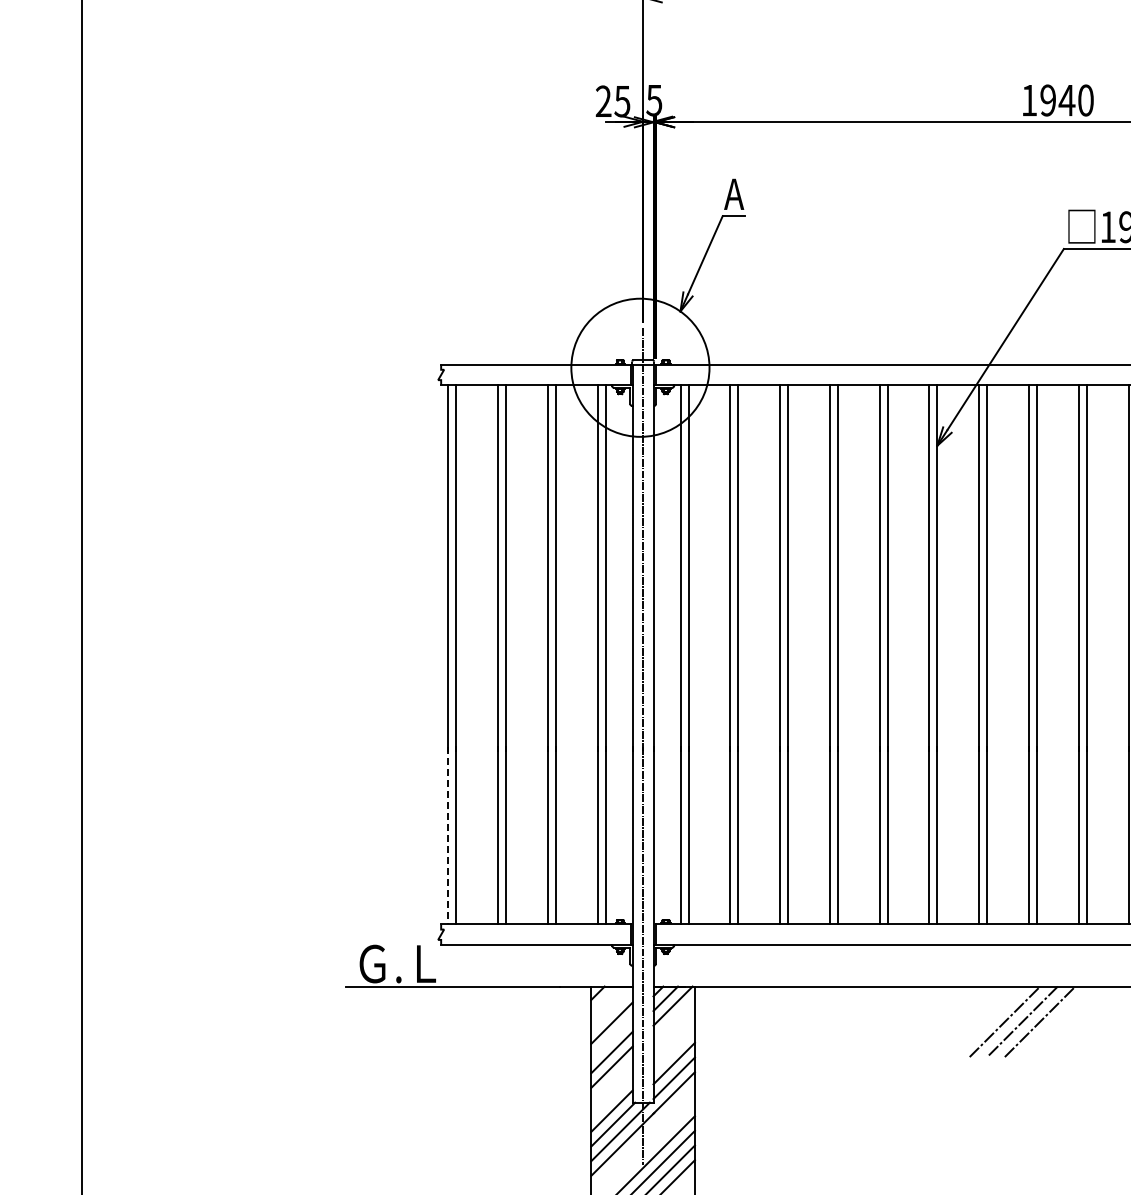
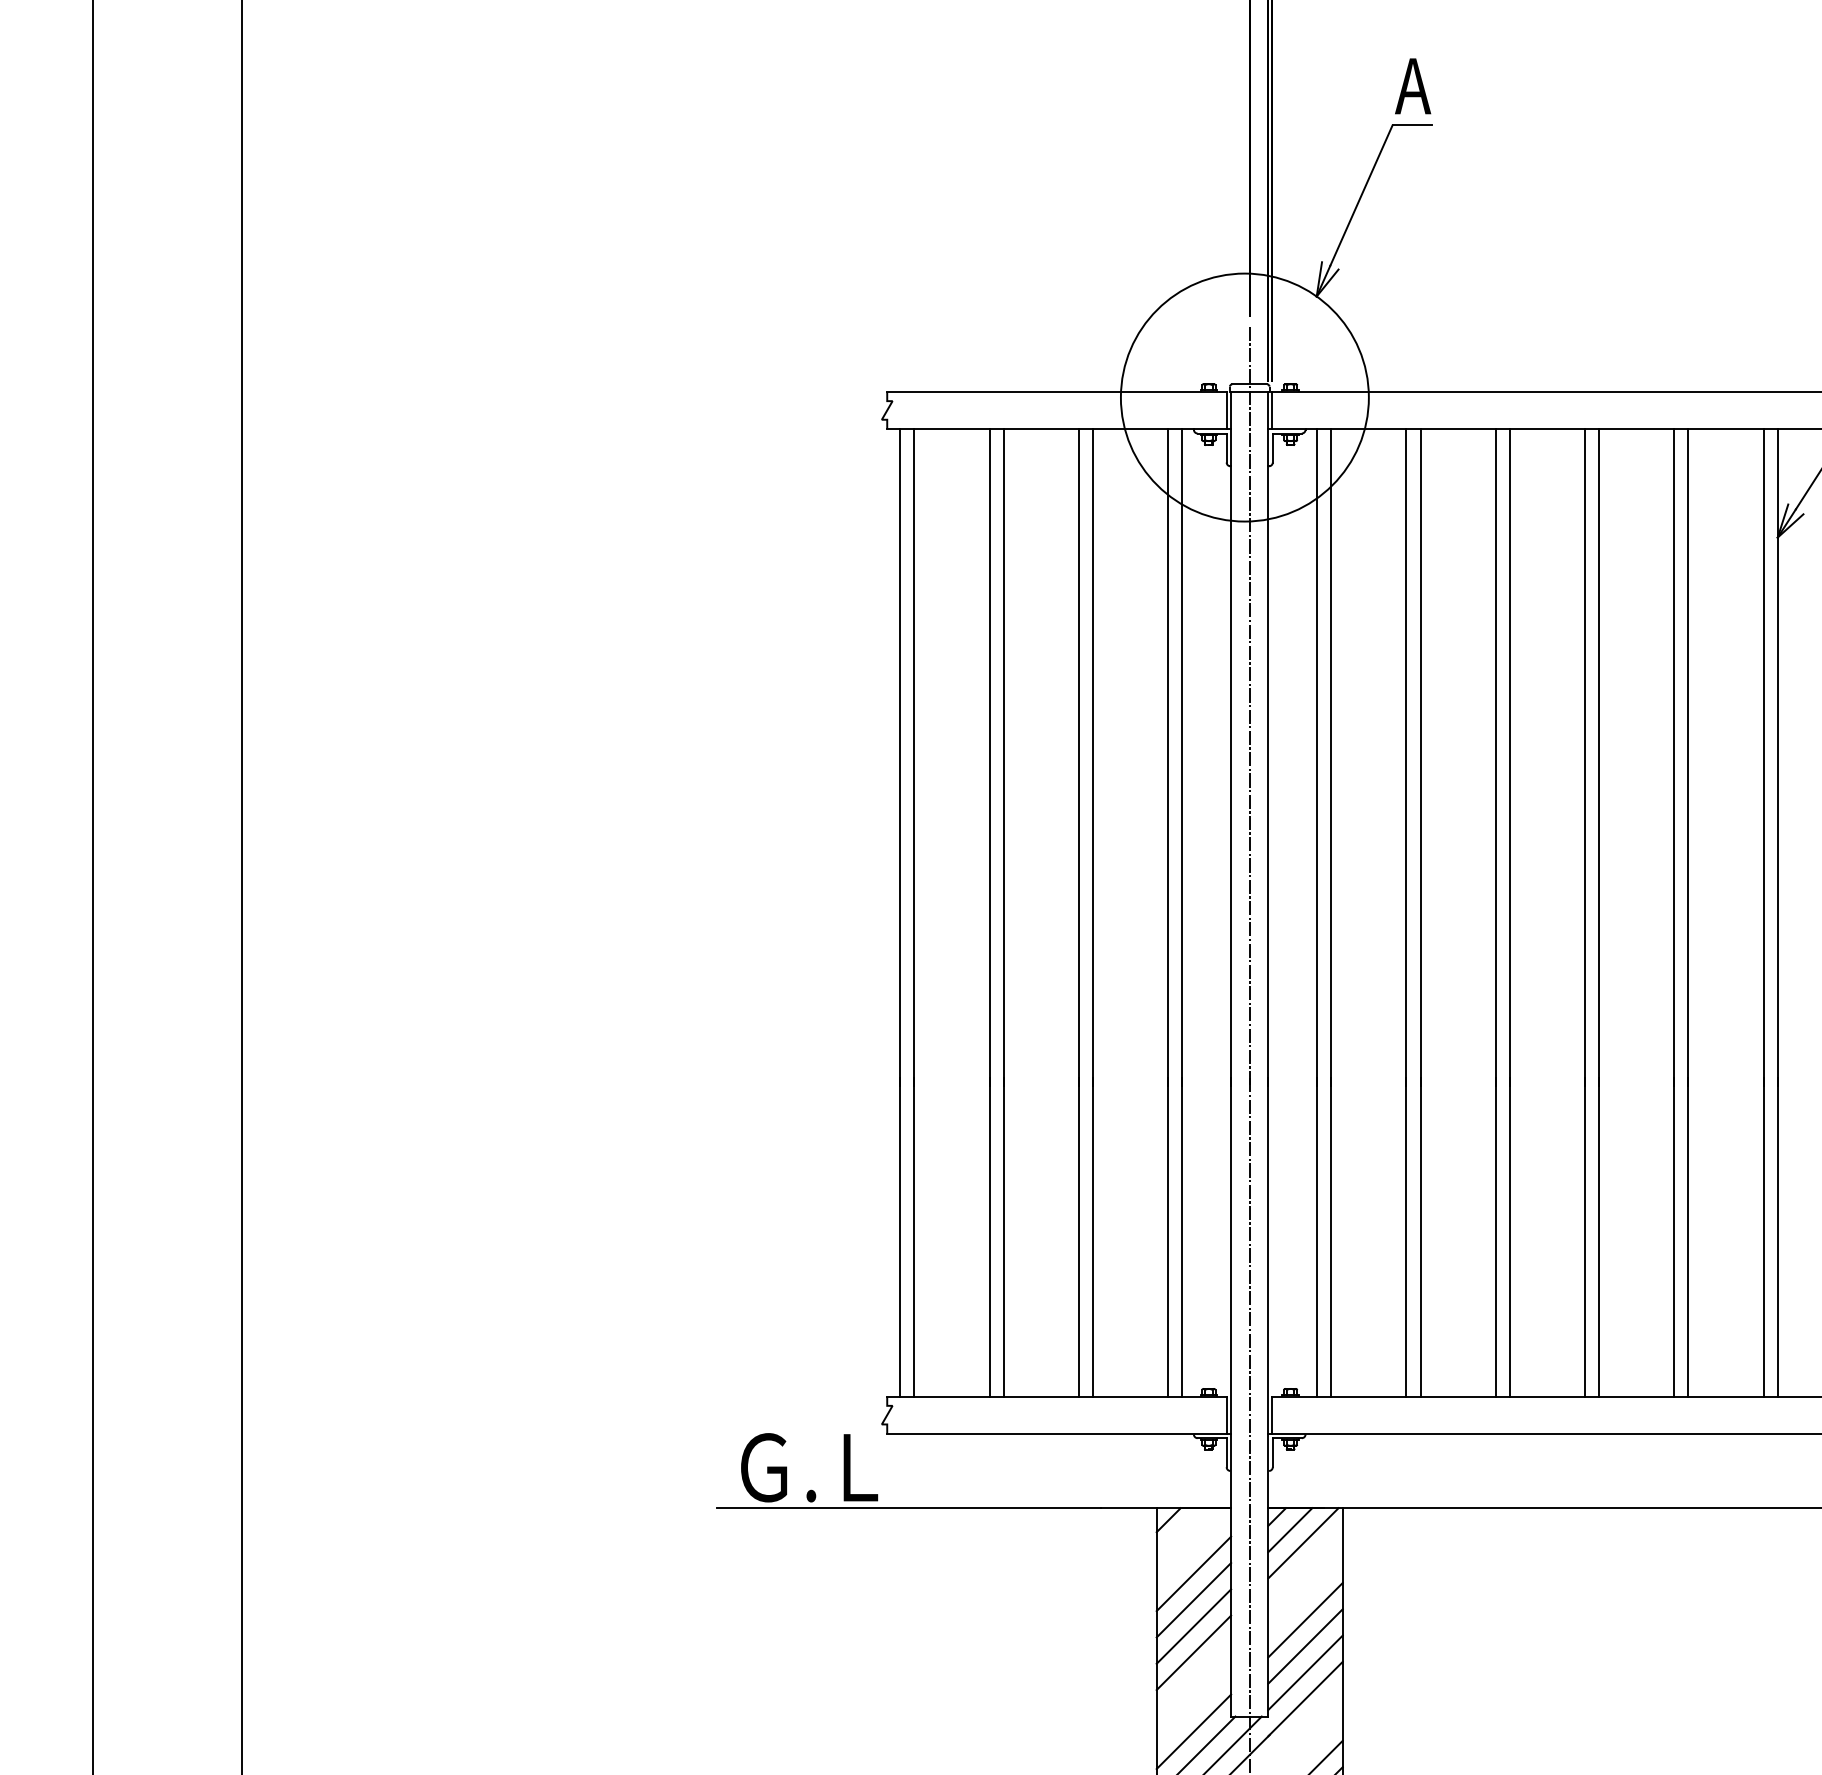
line: (448, 835) -> (900, 1237), dashed -> solid
line: (611, 1037) -> (1192, 1599), added
line: (673, 1048) -> (1304, 1619), added

